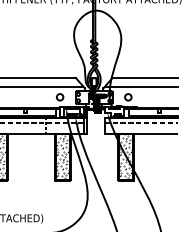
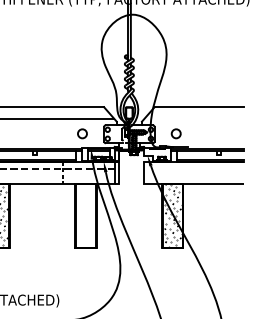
line: (141, 86) -> (194, 118), removed
line: (140, 123) -> (192, 169), removed
hatch: (63, 156) -> (87, 215), removed

